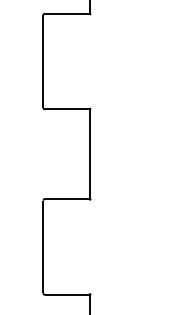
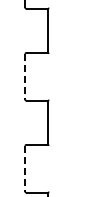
line: (43, 60) -> (25, 76), solid -> dashed
line: (43, 246) -> (25, 168), solid -> dashed

